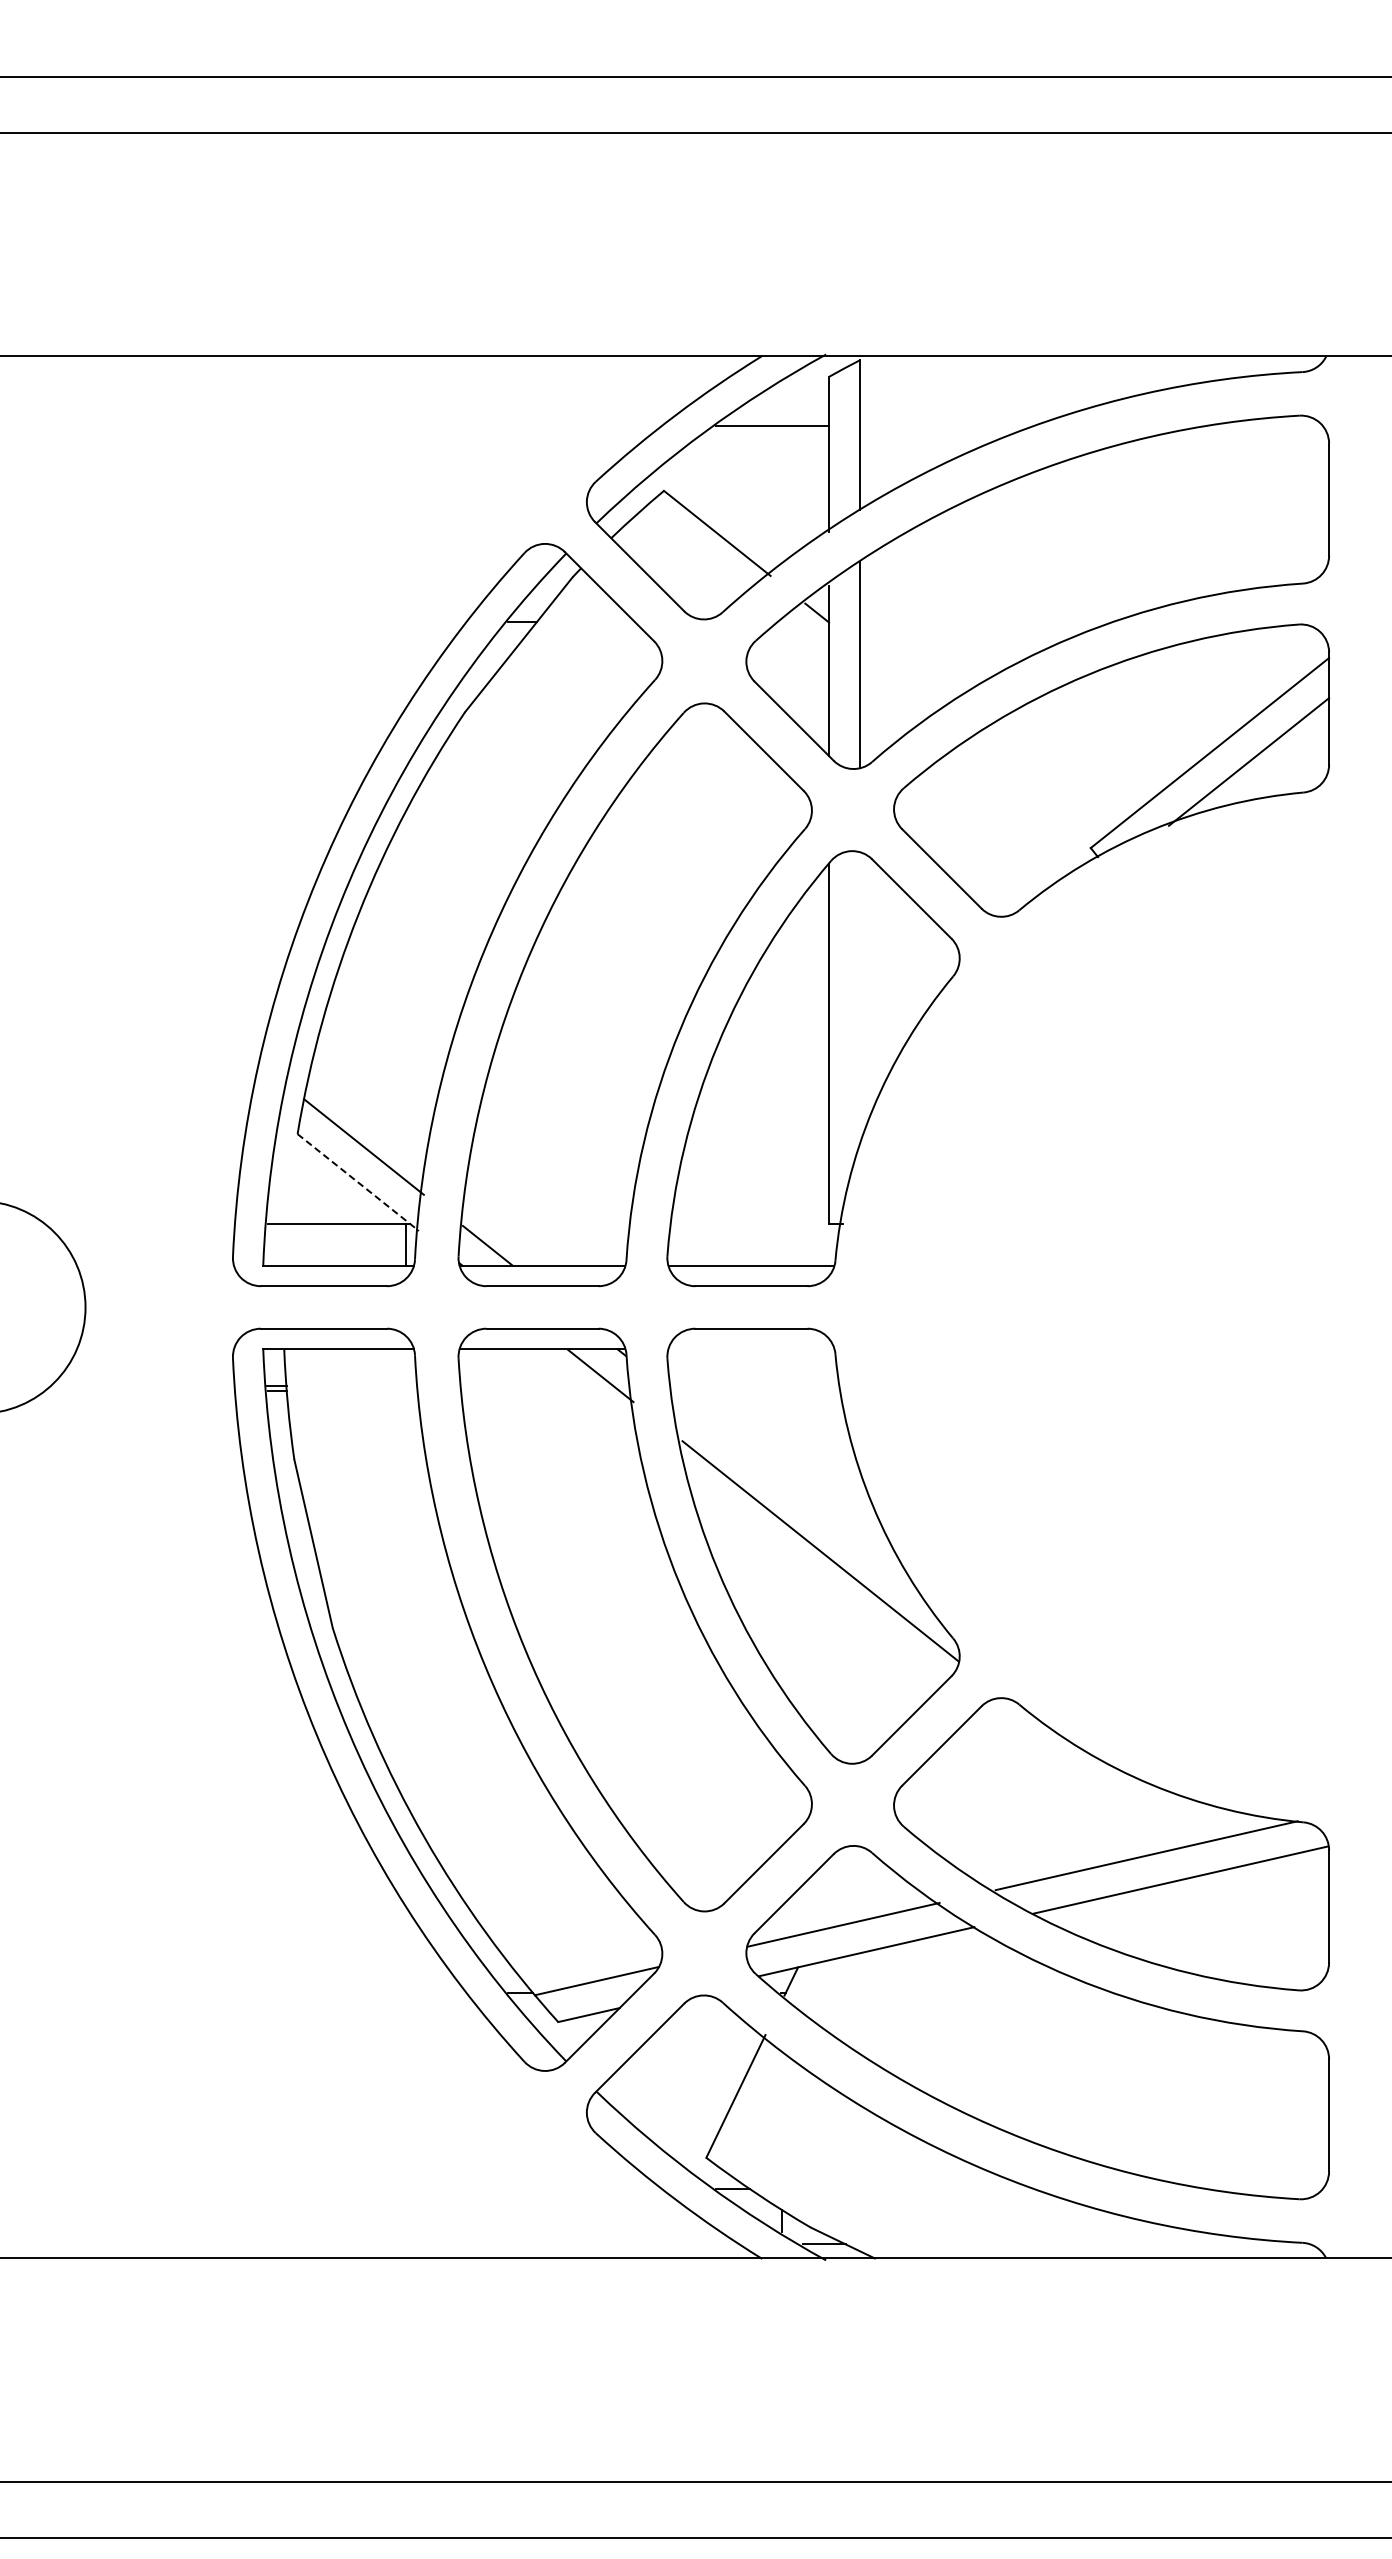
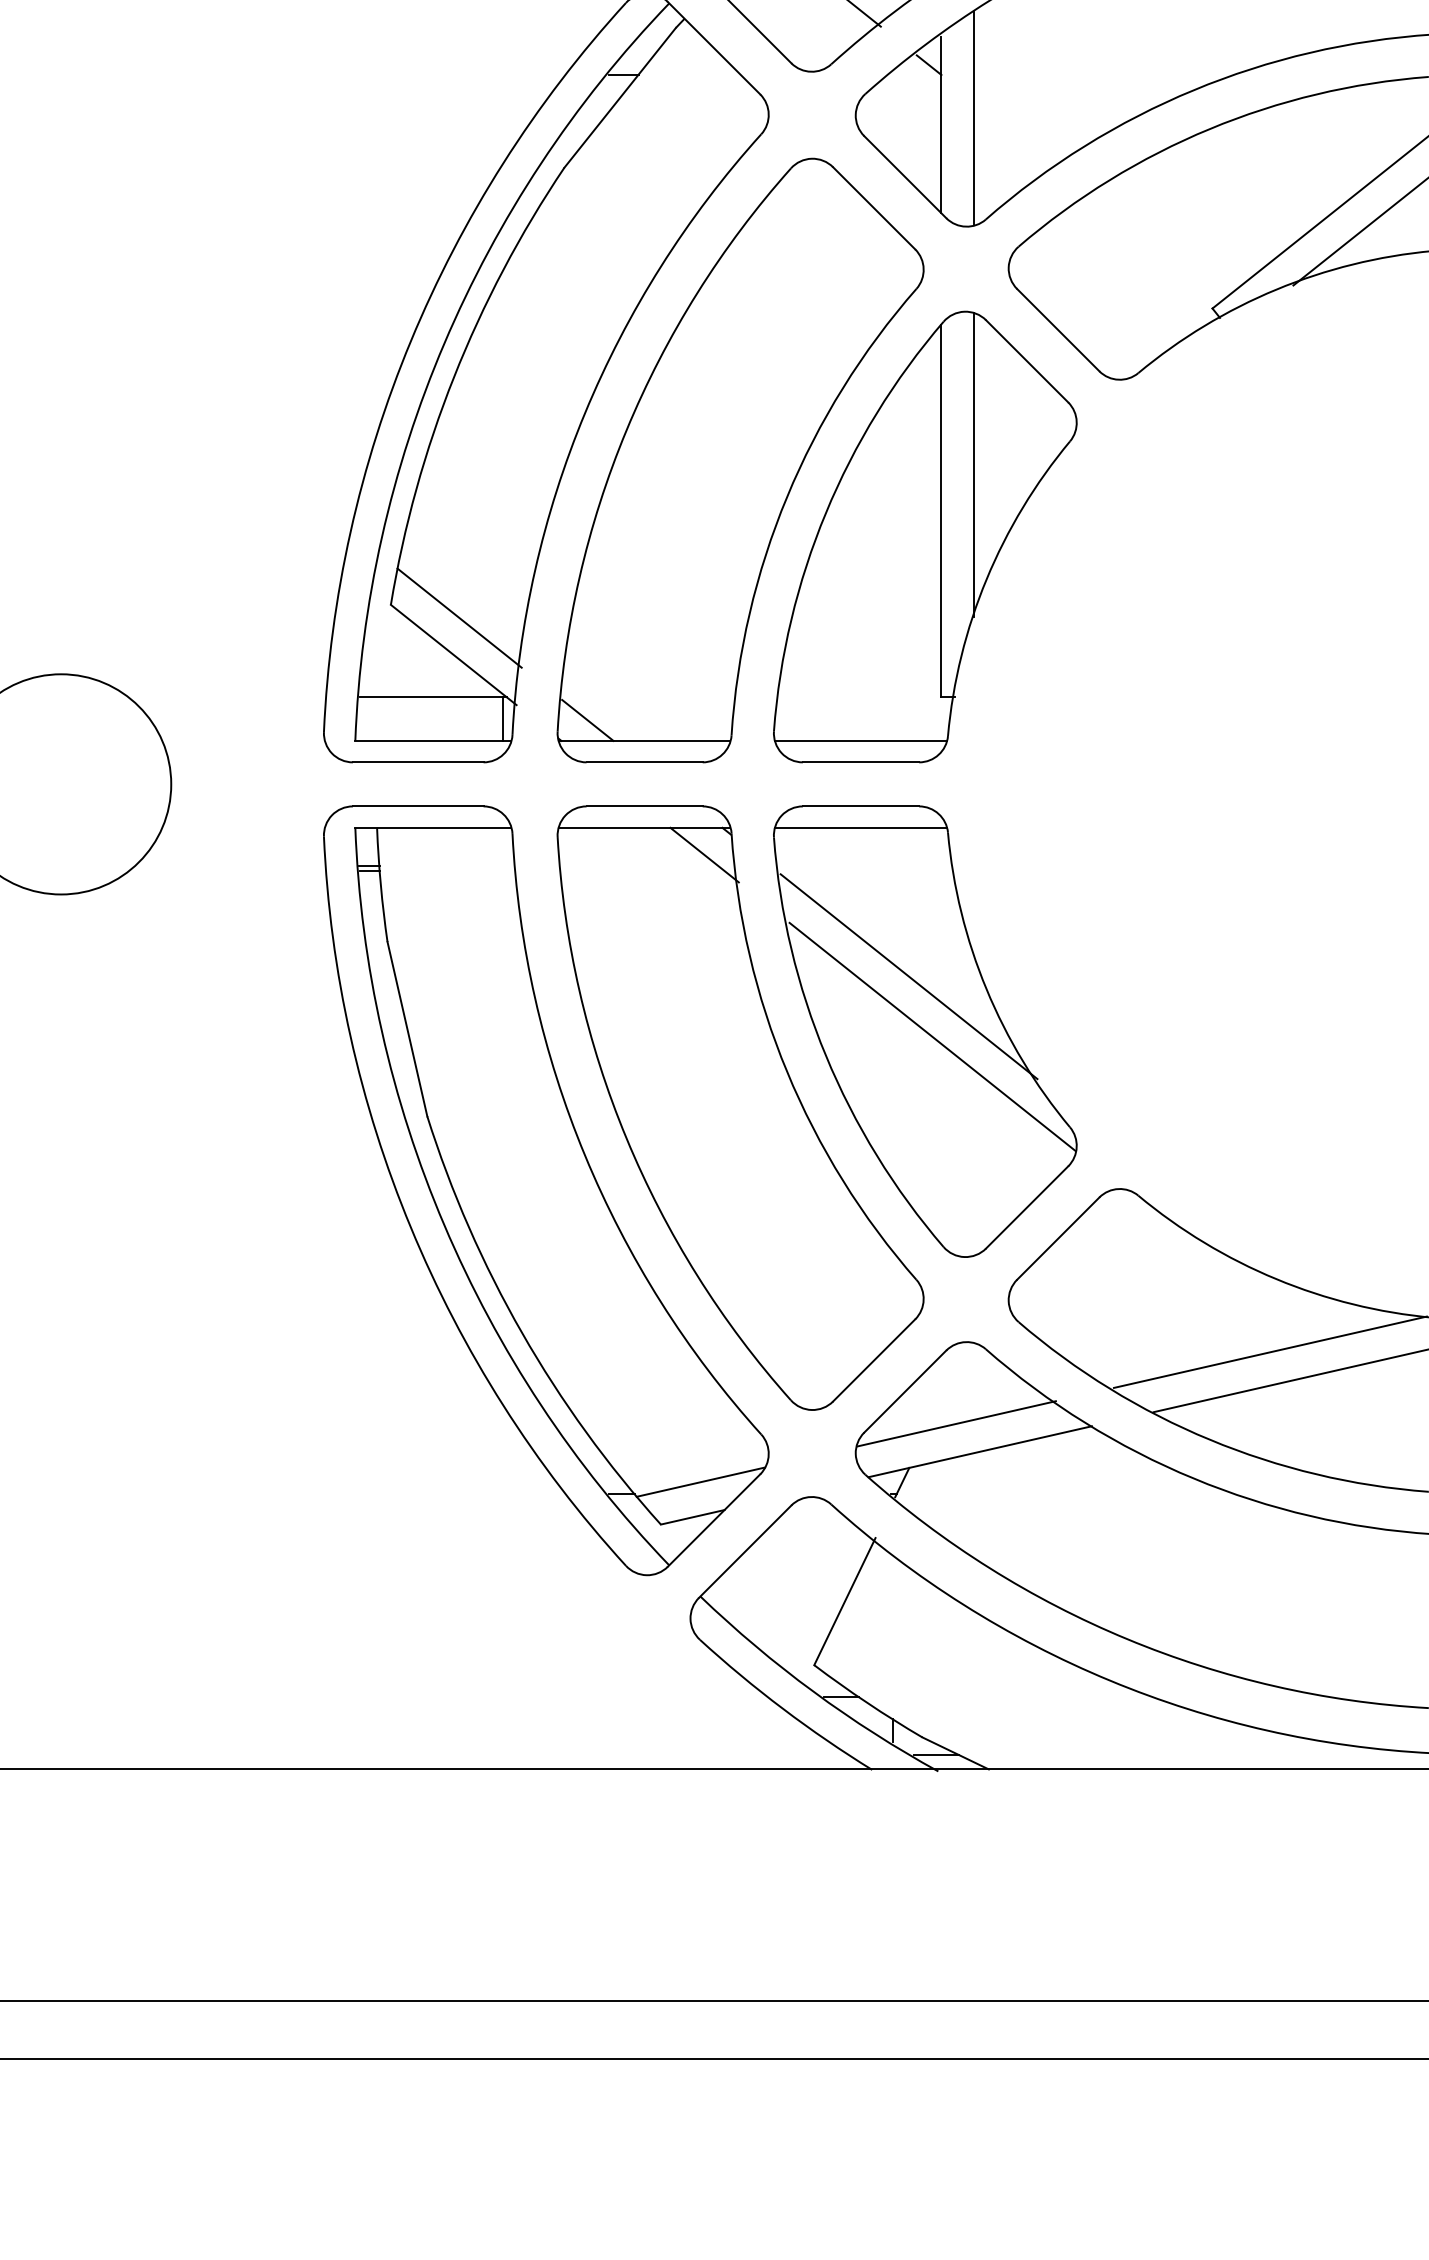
line: (860, 998) -> (973, 464), added
line: (358, 1182) -> (453, 654), dashed -> solid
line: (751, 1349) -> (861, 827), added
line: (797, 1492) -> (908, 976), added

